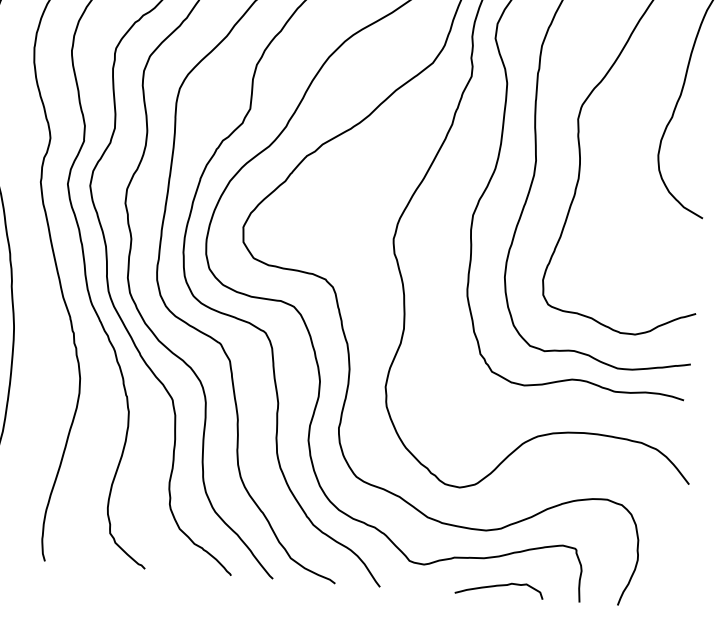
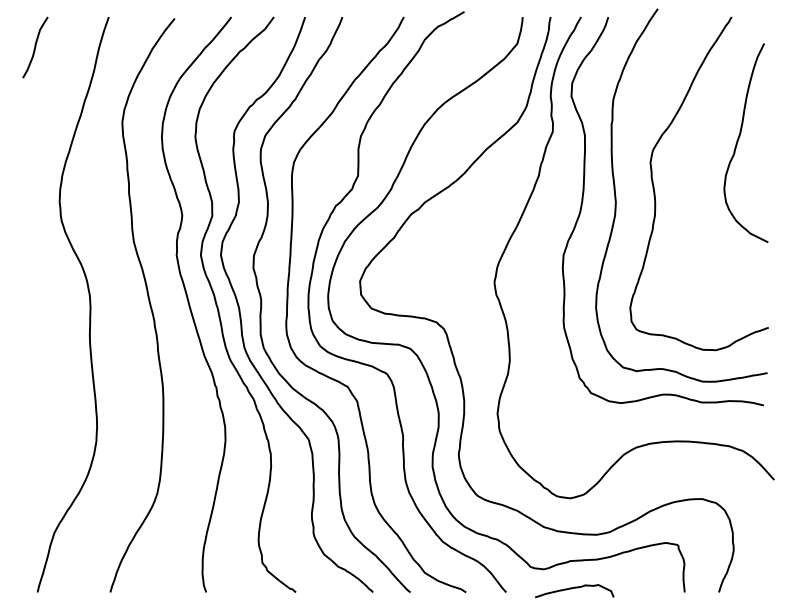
curve: (499, 586) -> (574, 588), moved

